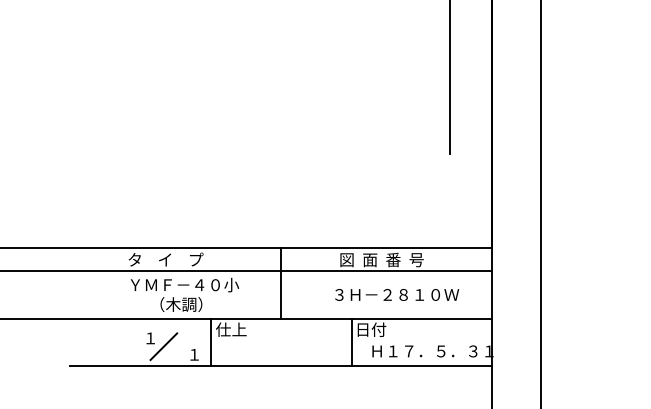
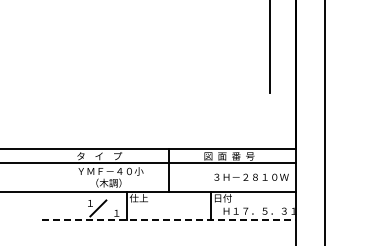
text: (397, 293) -> (251, 176), moved
line: (280, 365) -> (168, 219), solid -> dashed

